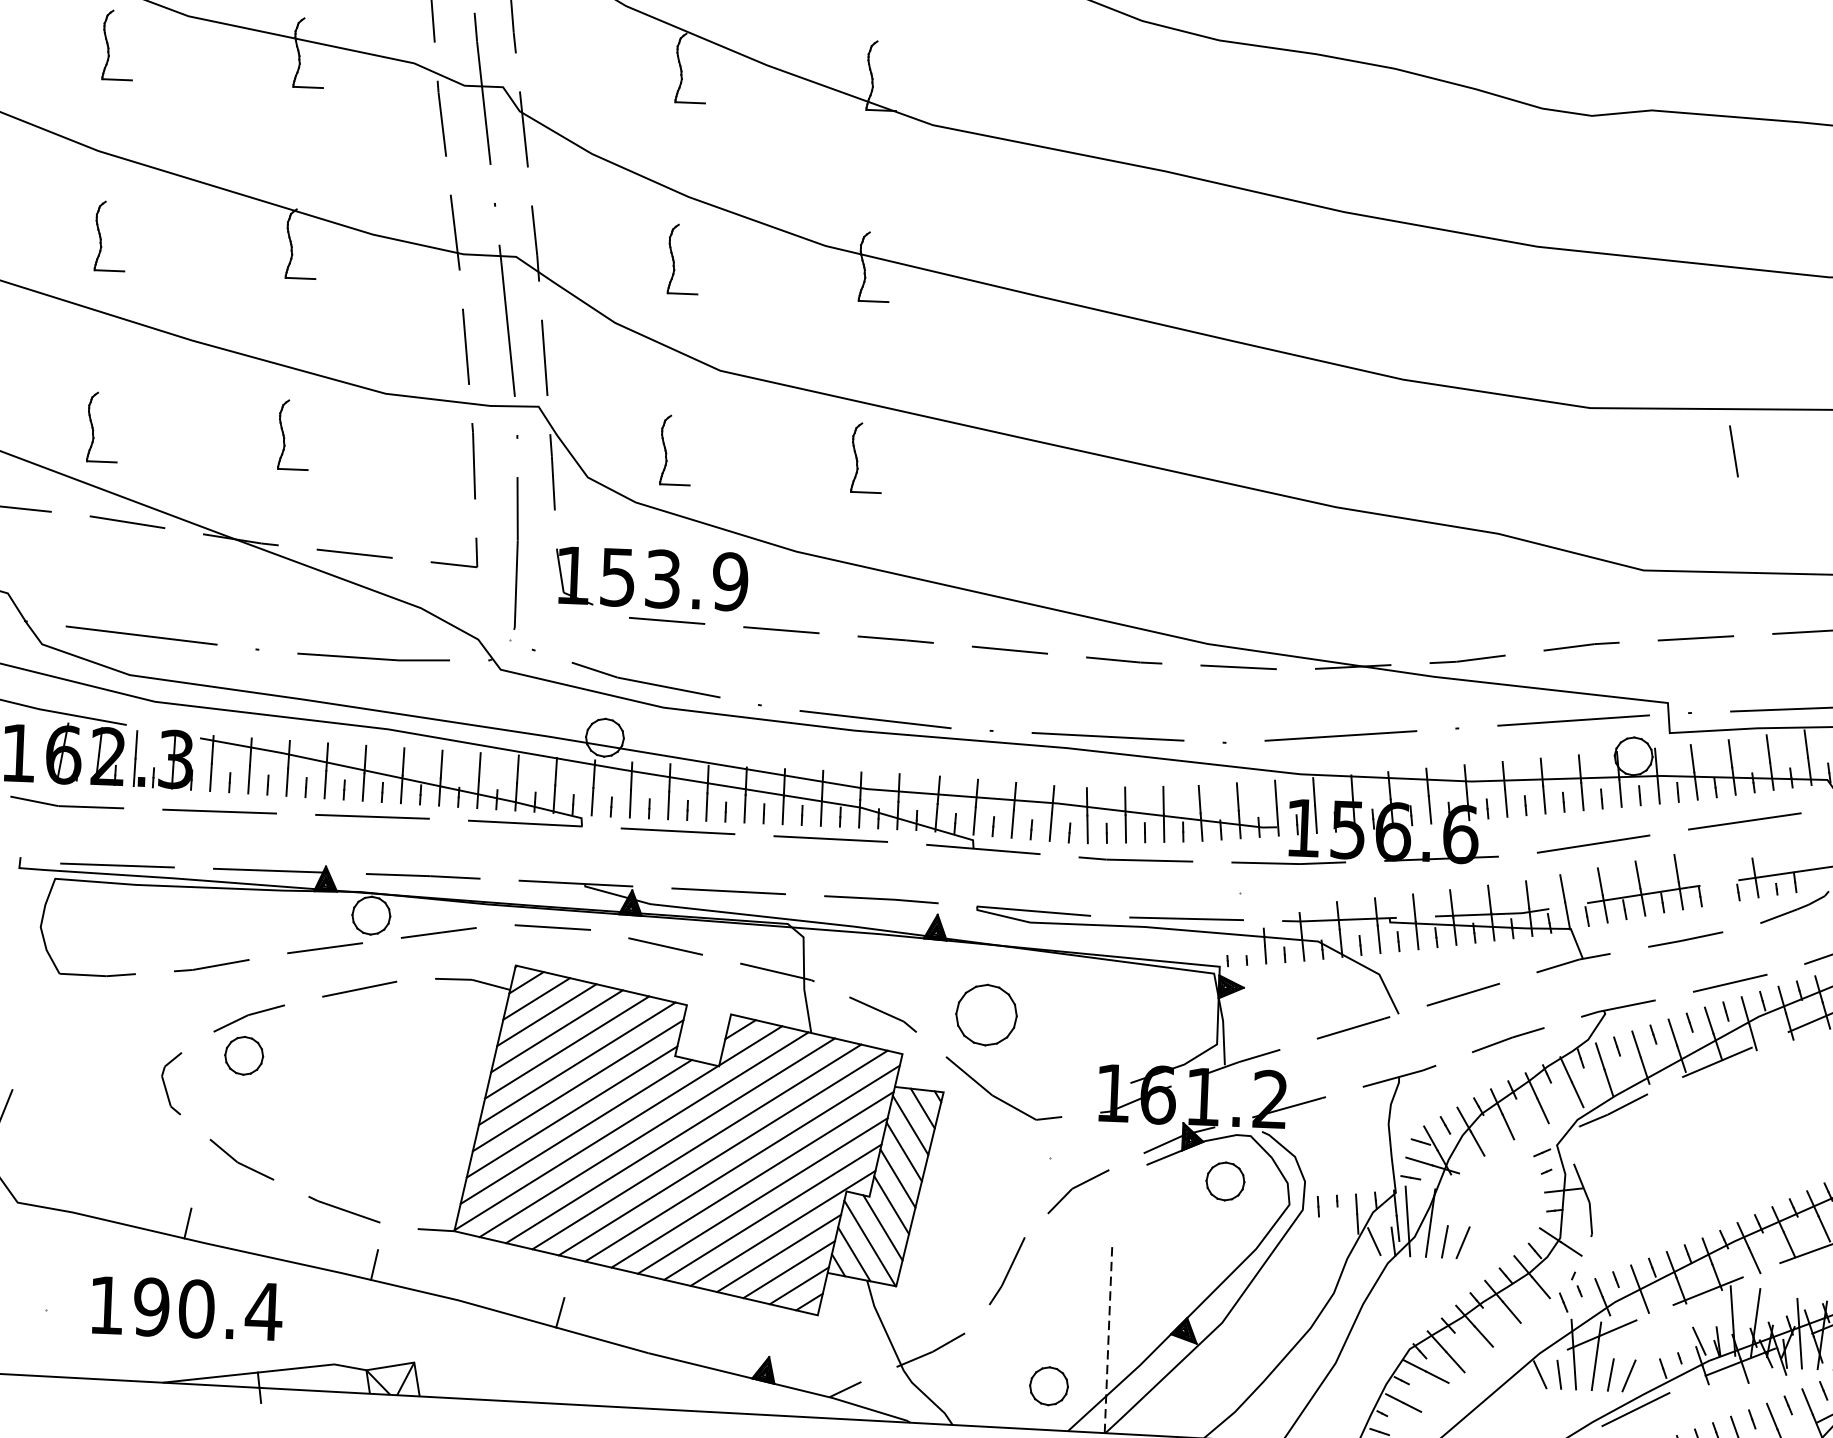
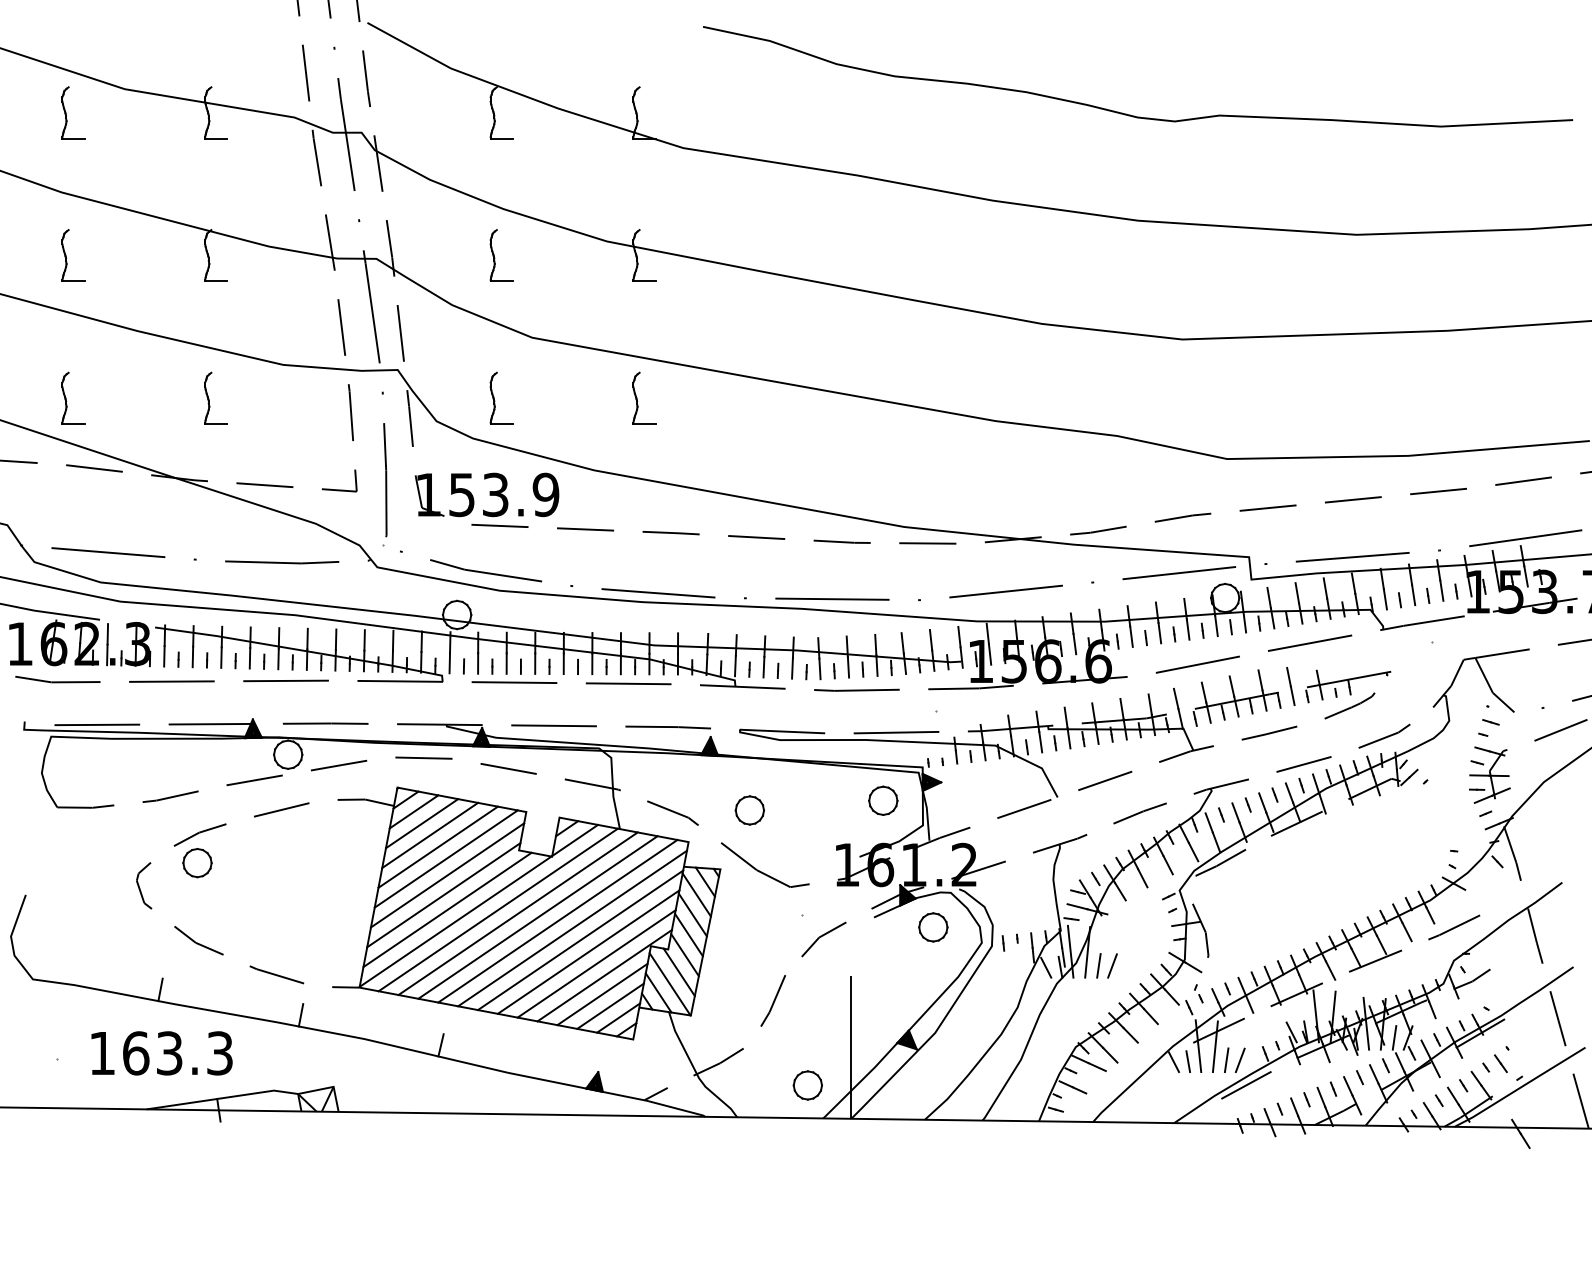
line: (1733, 451) -> (1290, 686), moved
part: (1165, 1008) -> (883, 800), added
part: (985, 1015) -> (749, 810), size x0.62
text: (207, 1309) -> (177, 1053), 190.4 -> 163.3
line: (1108, 1336) -> (850, 1046), dashed -> solid

